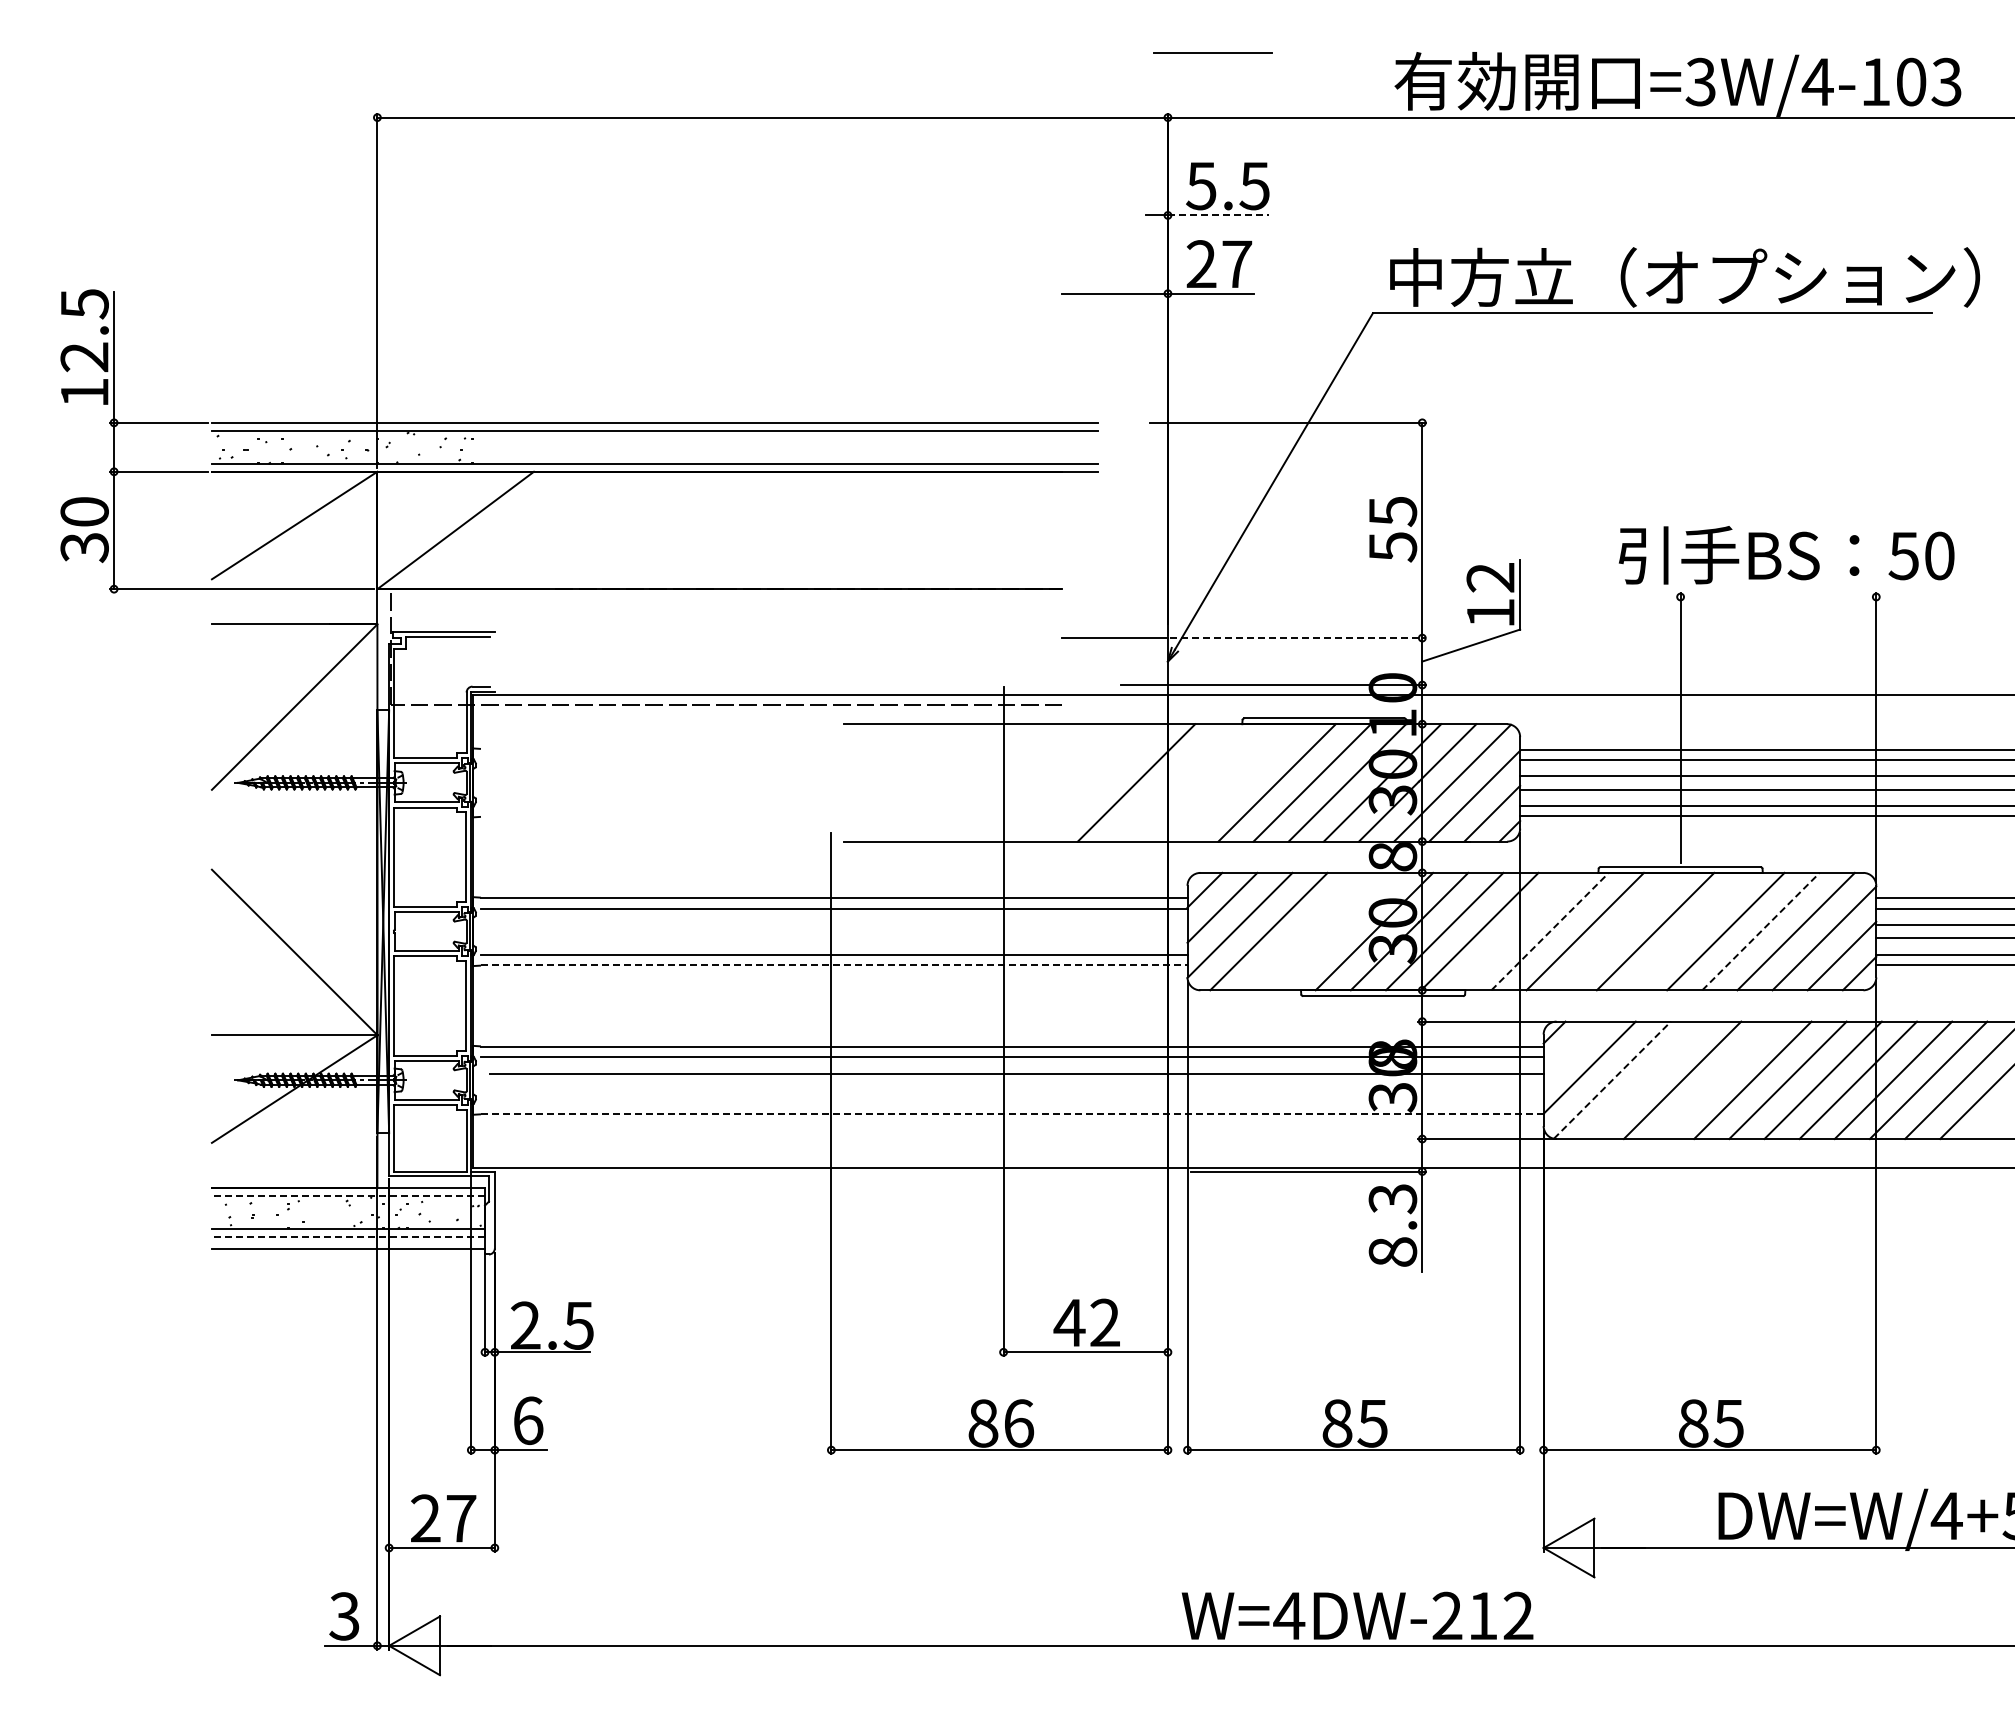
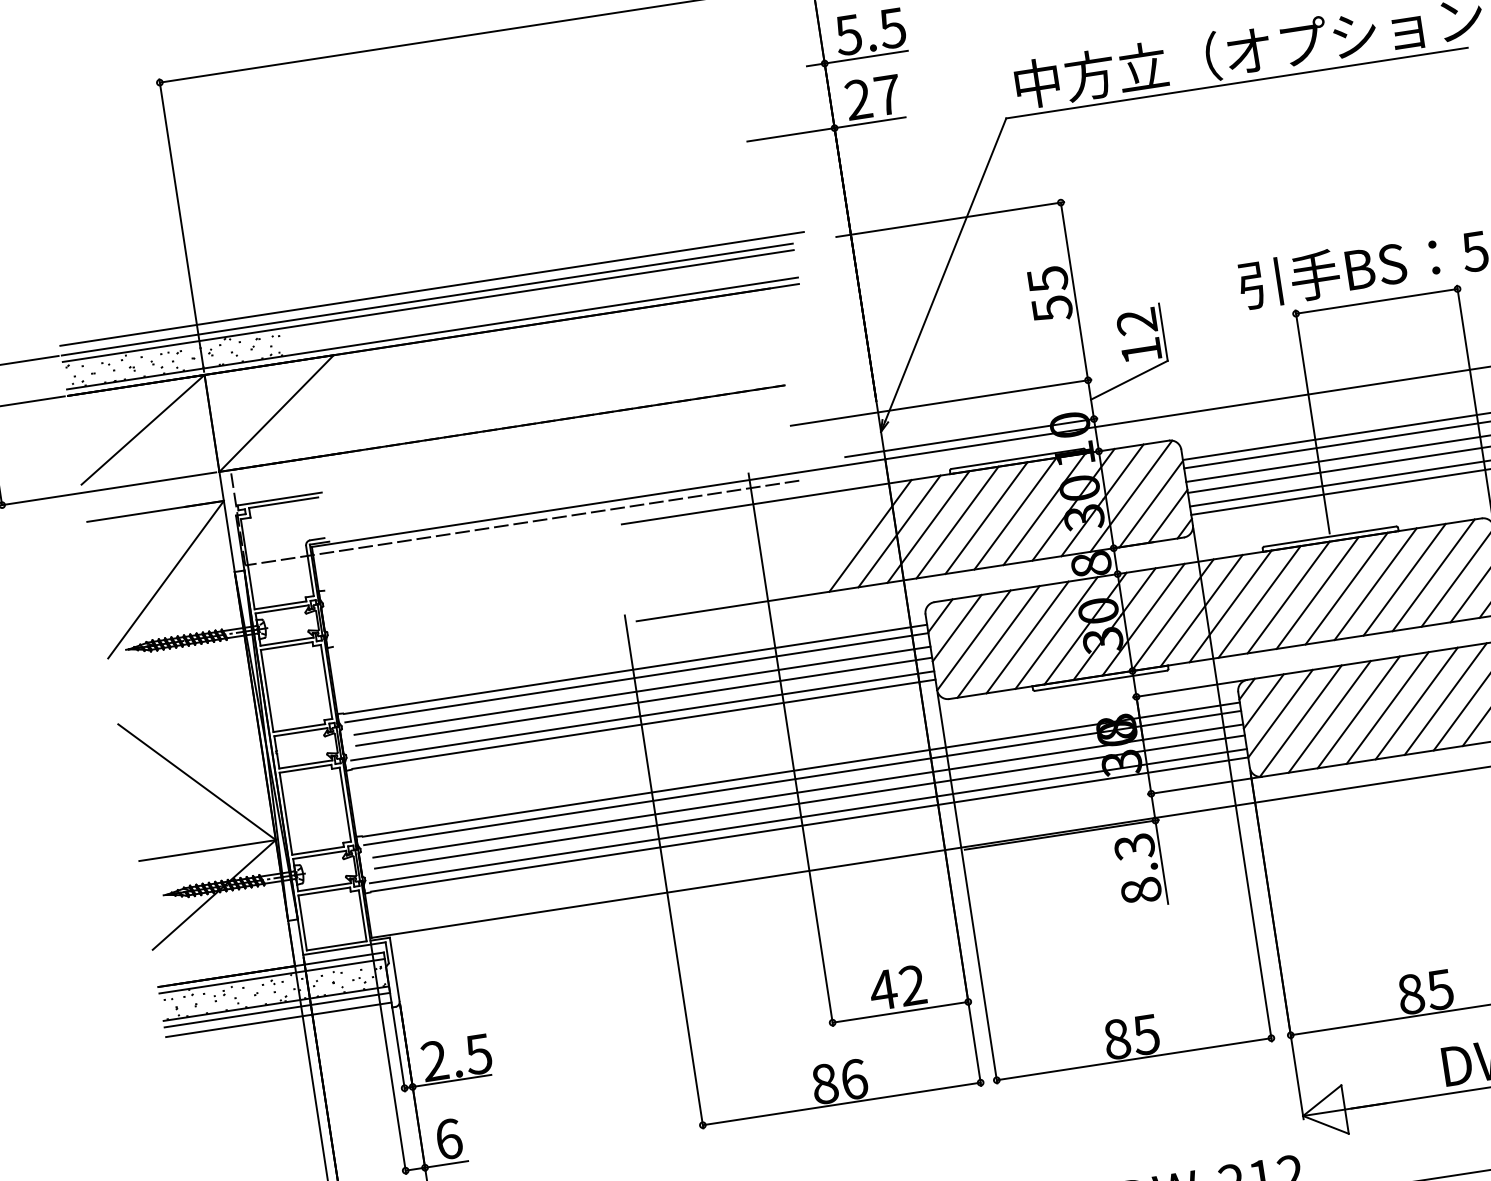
line: (1218, 215) -> (866, 57), dashed -> solid
line: (661, 411) -> (431, 289), added
line: (1778, 597) -> (1376, 301), added
line: (1298, 638) -> (985, 396), dashed -> solid
line: (1171, 782) -> (899, 531), added
line: (1206, 782) -> (928, 526), added
line: (1241, 782) -> (957, 522), added
line: (838, 924) -> (642, 690), added
line: (1303, 931) -> (1027, 637), added
line: (1338, 931) -> (1055, 633), added
line: (1514, 931) -> (1201, 610), added
line: (1550, 931) -> (1230, 606), dashed -> solid
line: (1620, 931) -> (1288, 597), added
line: (1690, 931) -> (1346, 588), added
line: (1761, 931) -> (1405, 579), dashed -> solid
line: (838, 938) -> (644, 701), added
line: (834, 964) -> (644, 723), dashed -> solid
line: (1571, 1049) -> (1263, 701), added
line: (1612, 1080) -> (1300, 721), dashed -> solid
line: (1647, 1080) -> (1329, 717), added
line: (1717, 1080) -> (1387, 708), added
line: (1016, 1086) -> (809, 801), added
line: (1012, 1103) -> (808, 816), added
line: (1012, 1113) -> (809, 824), dashed -> solid
line: (348, 1195) -> (272, 975), dashed -> solid
line: (348, 1236) -> (277, 1009), dashed -> solid

